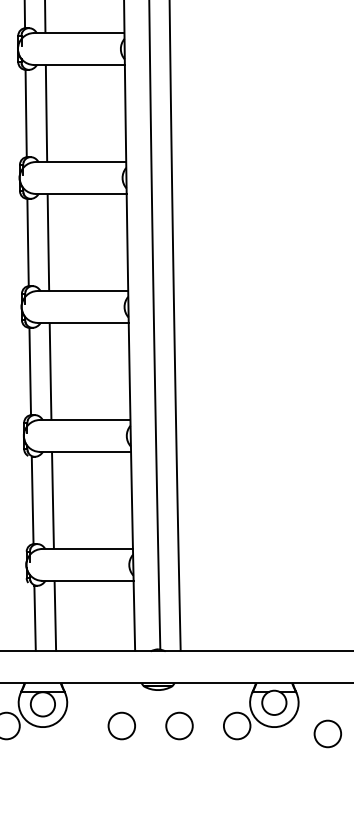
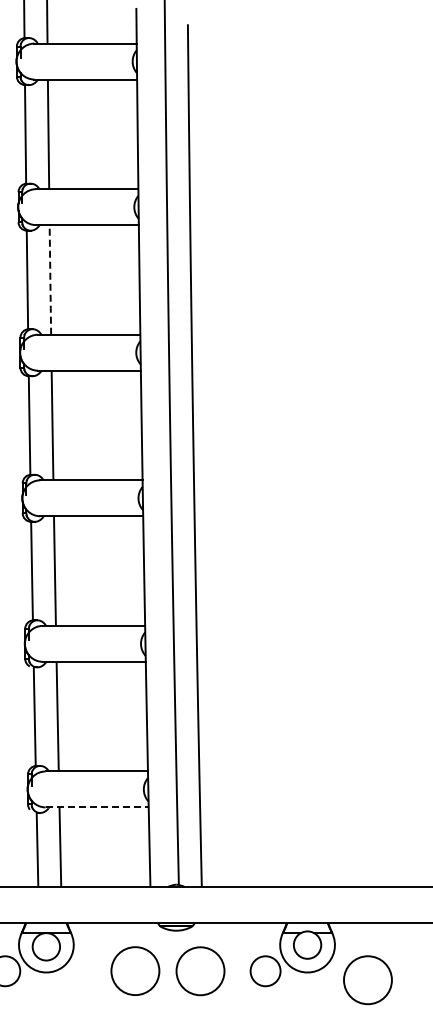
line: (46, 113) -> (50, 279), solid -> dashed
line: (88, 580) -> (97, 807), solid -> dashed
circle: (121, 726) -> (135, 971), size x1.6
circle: (179, 726) -> (200, 971), size x1.6
circle: (327, 734) -> (367, 980), size x1.6

